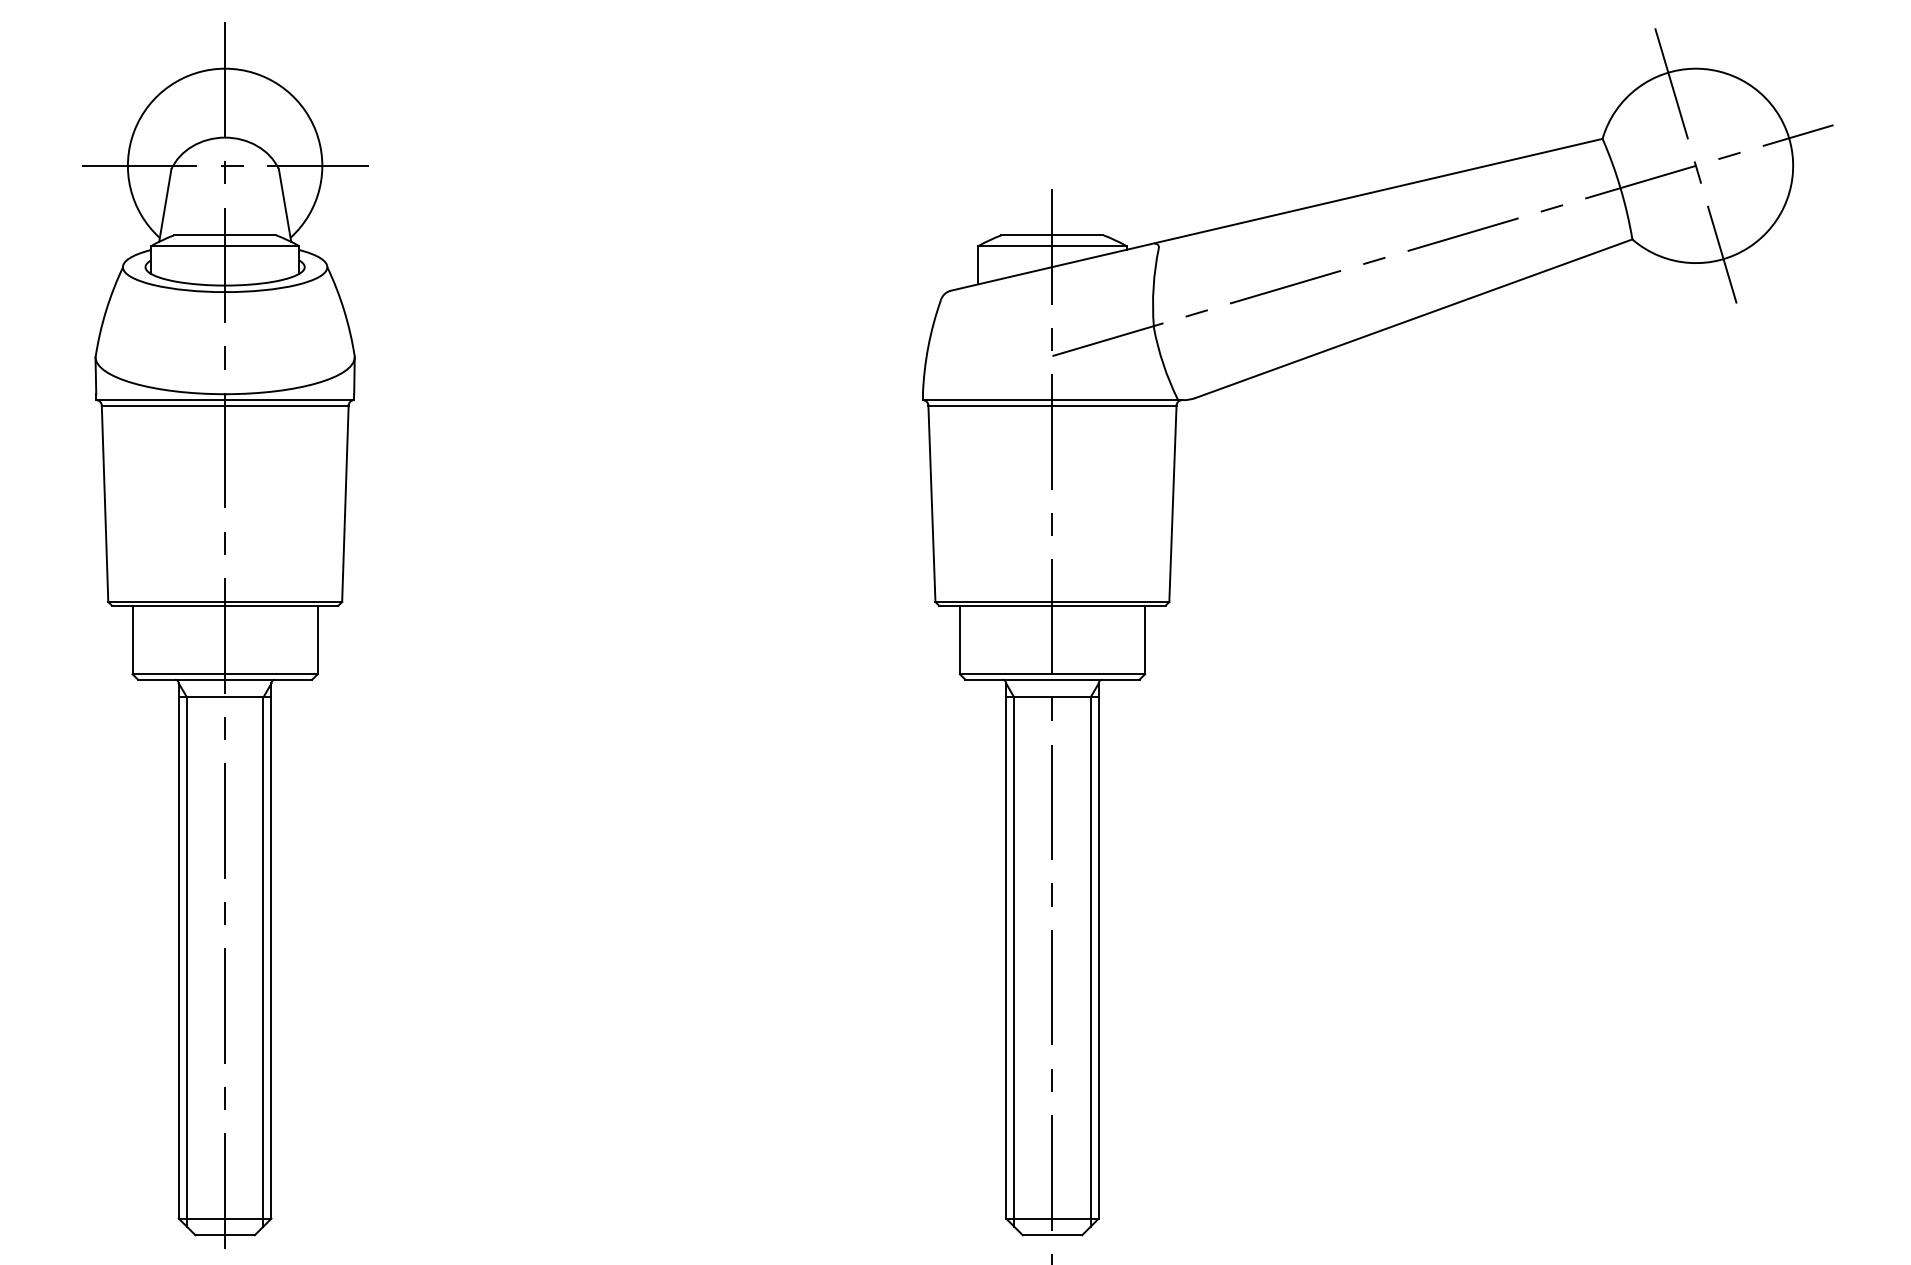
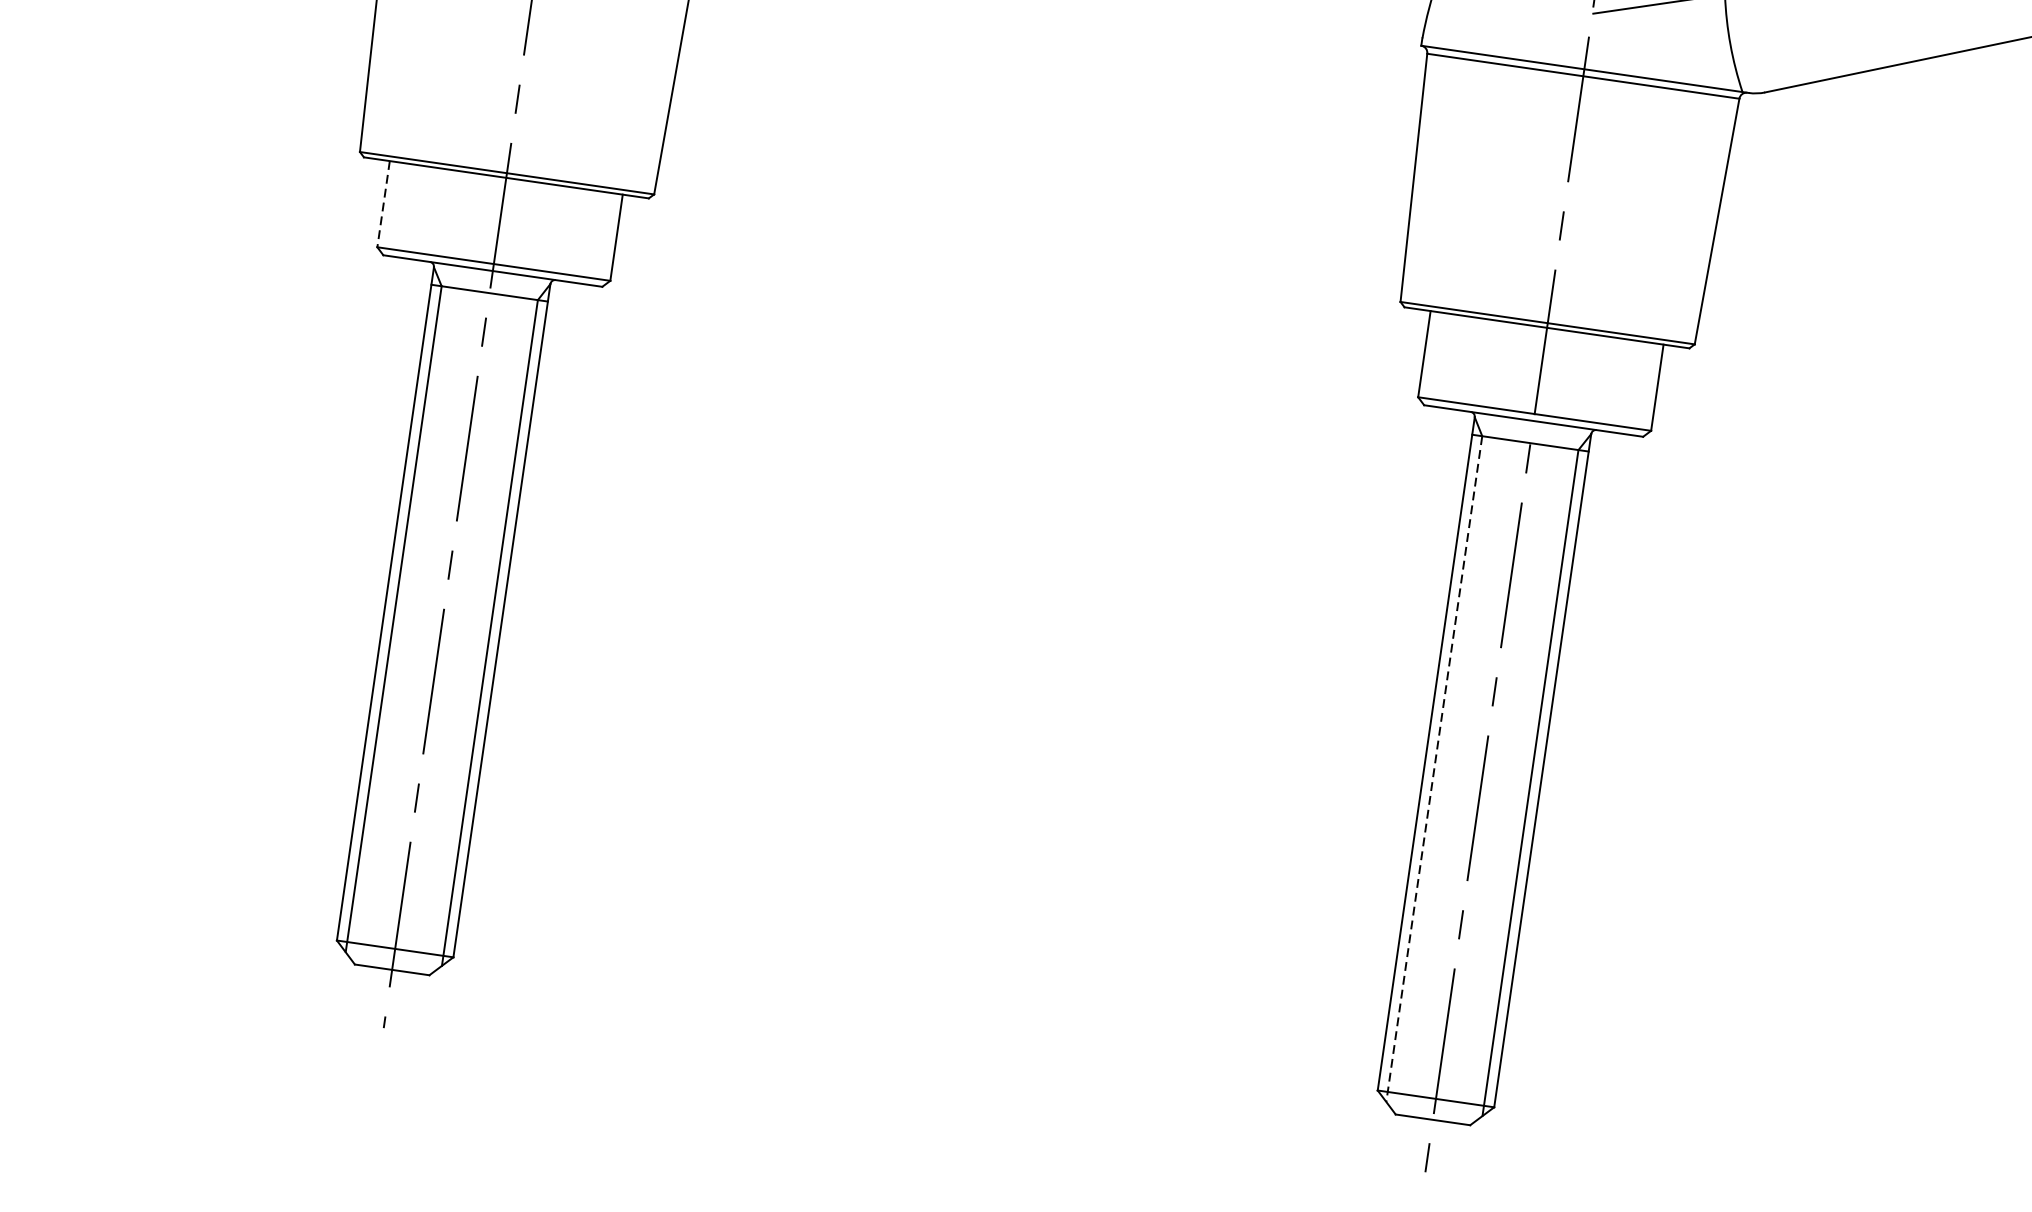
line: (132, 640) -> (383, 204), solid -> dashed
line: (1014, 961) -> (1434, 768), solid -> dashed

